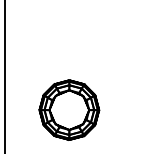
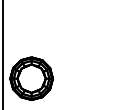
part: (69, 109) -> (31, 78), moved

